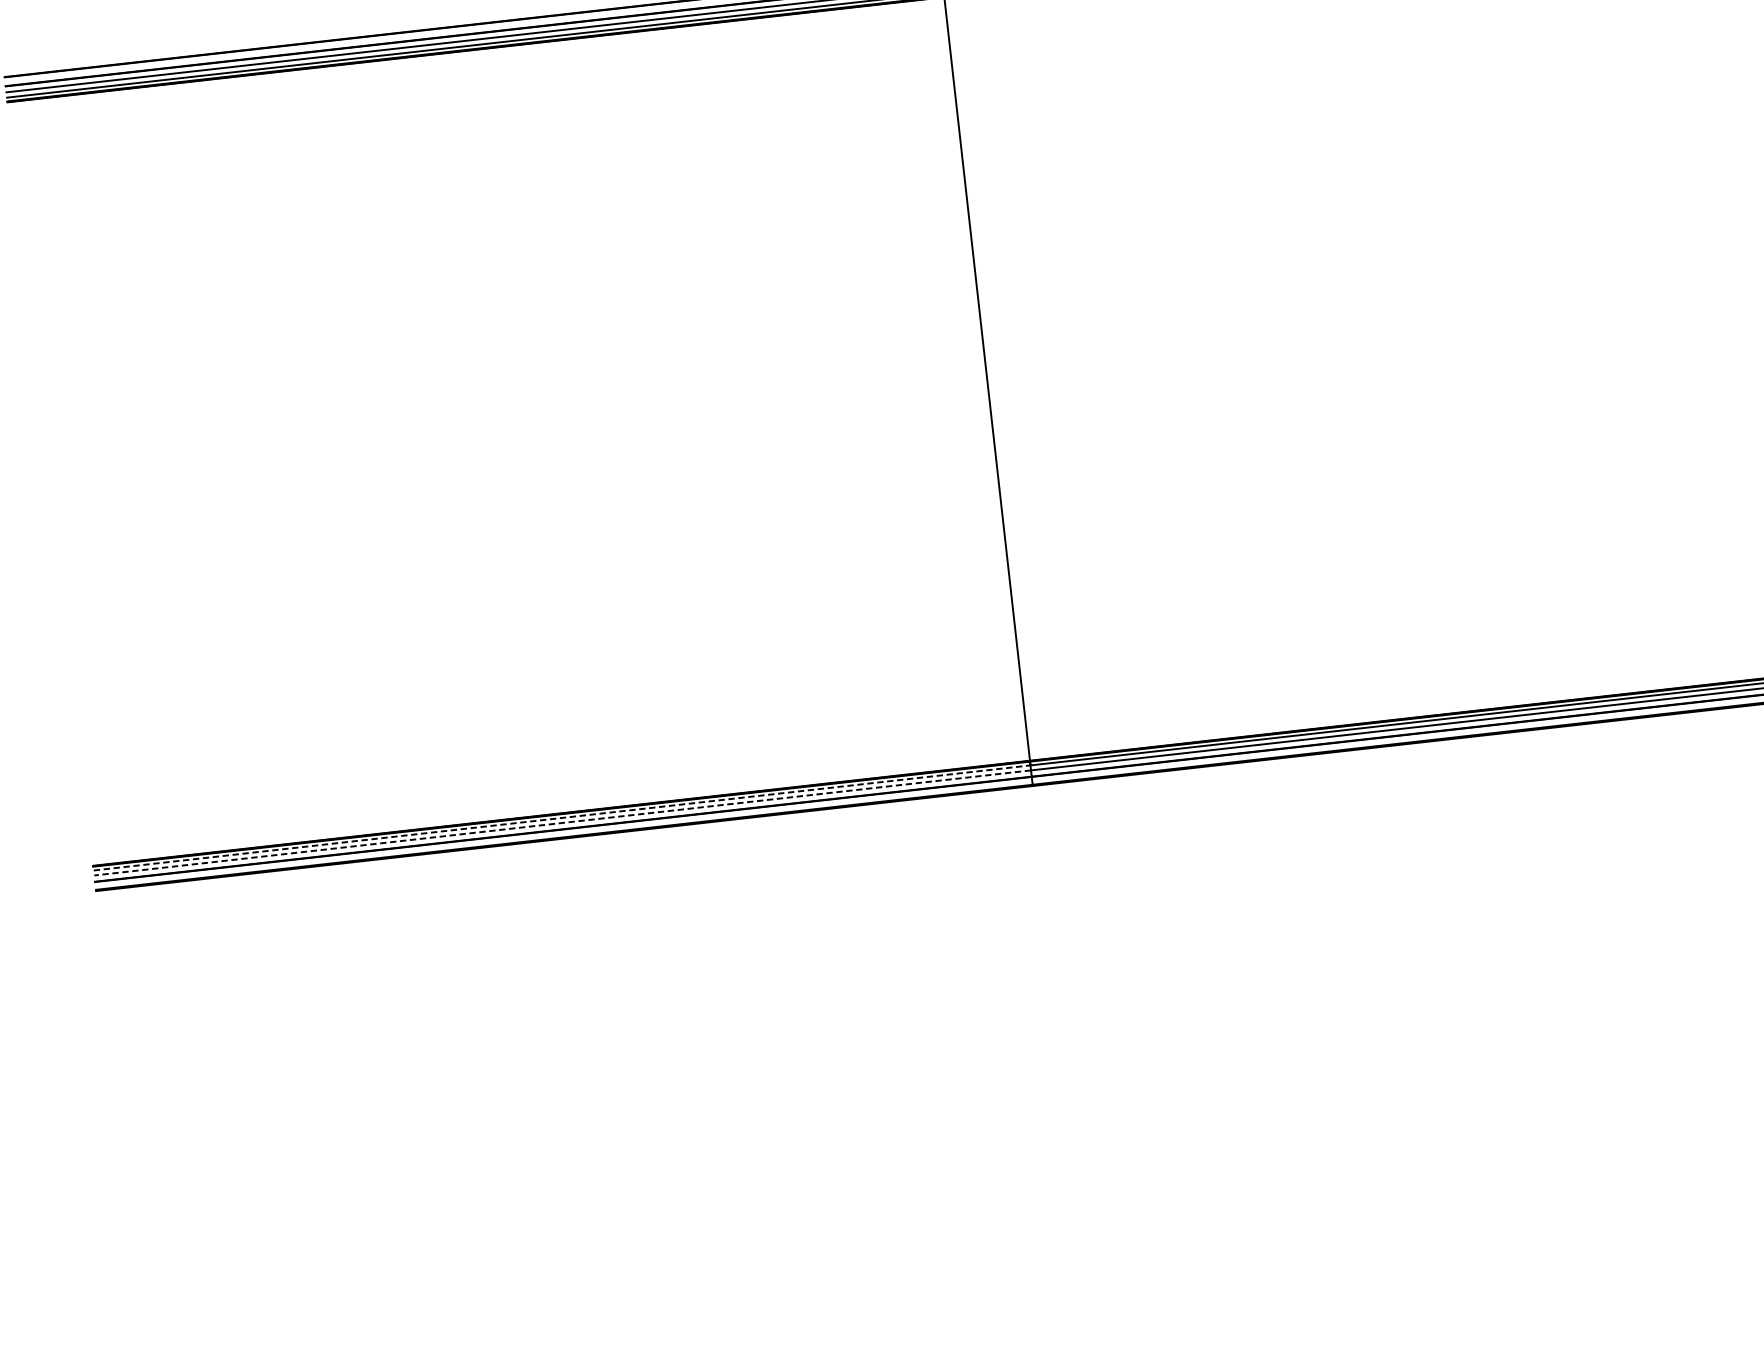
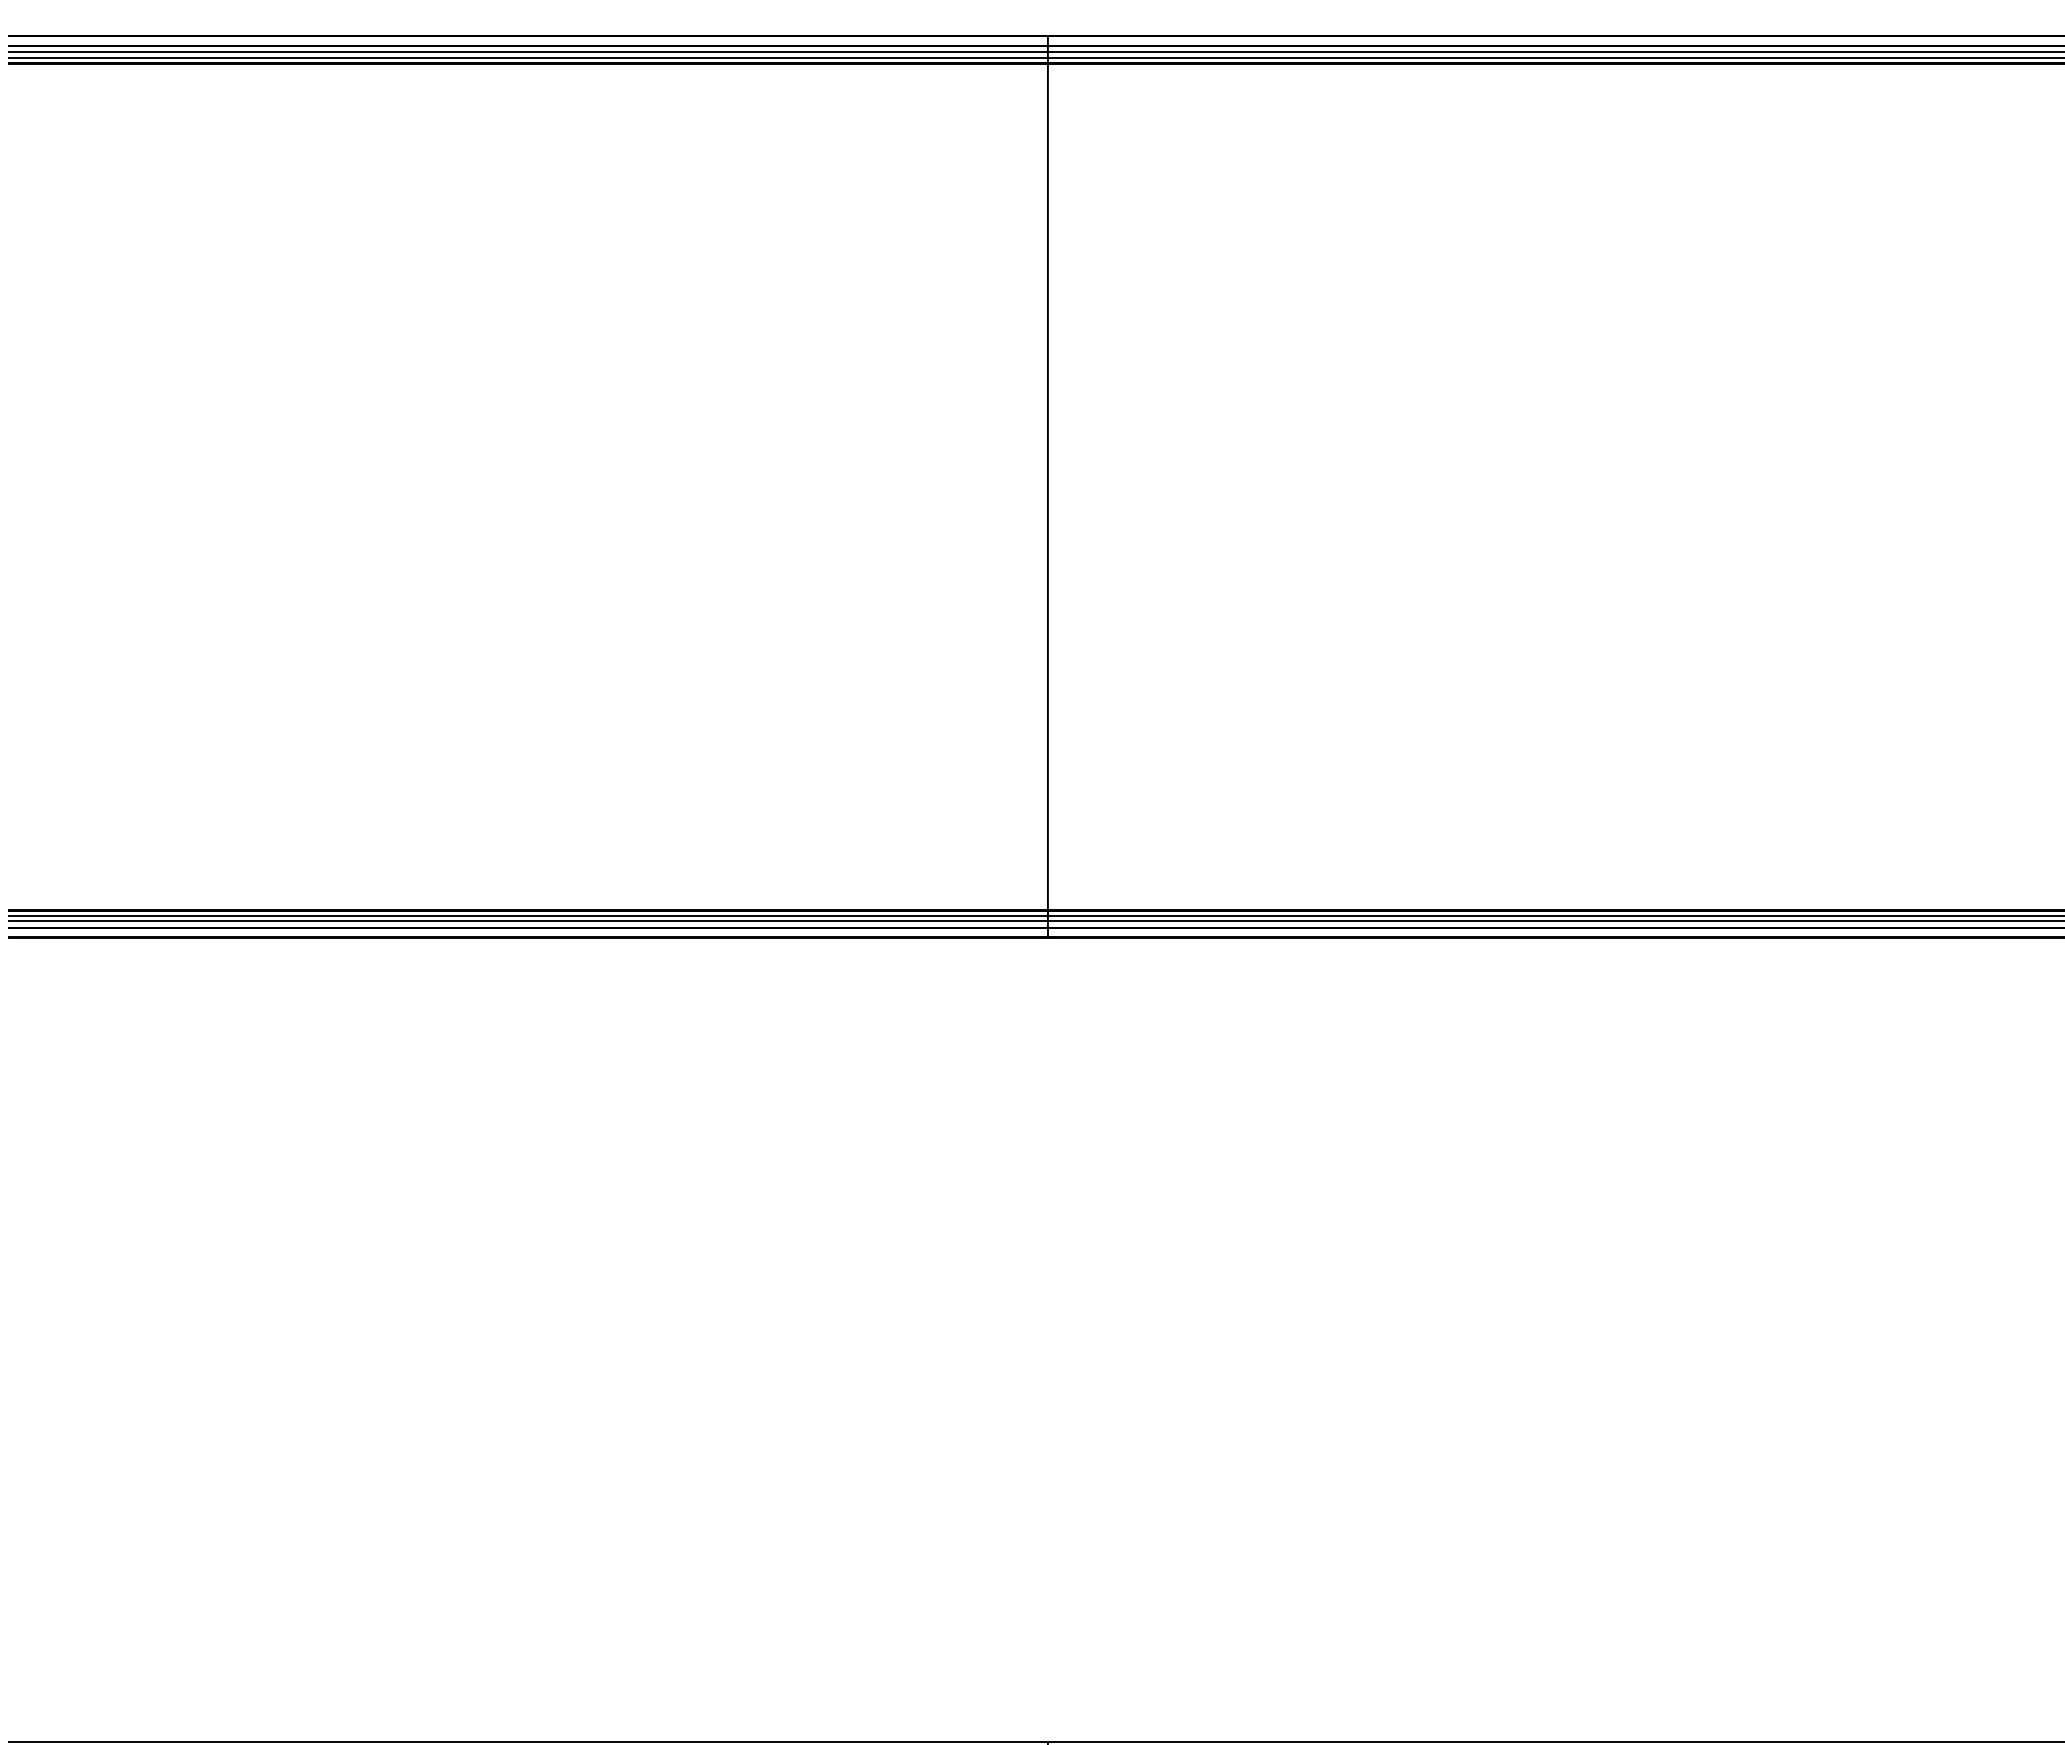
line: (562, 817) -> (528, 915), dashed -> solid
line: (562, 823) -> (528, 921), dashed -> solid

